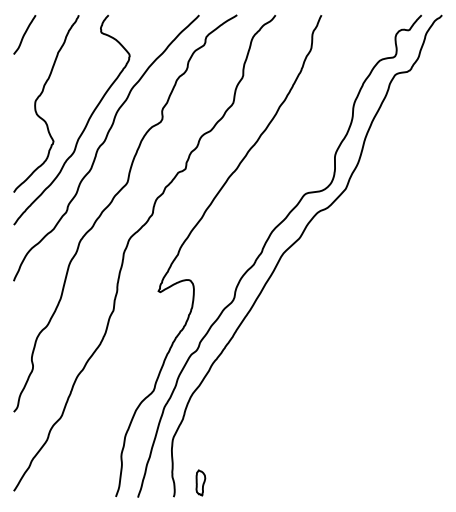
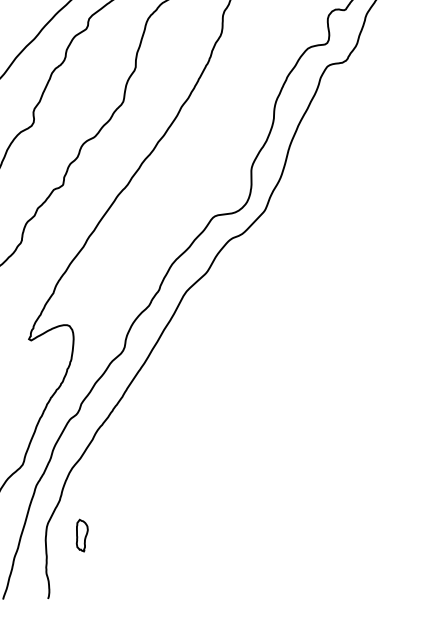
part: (200, 482) -> (81, 535), moved

